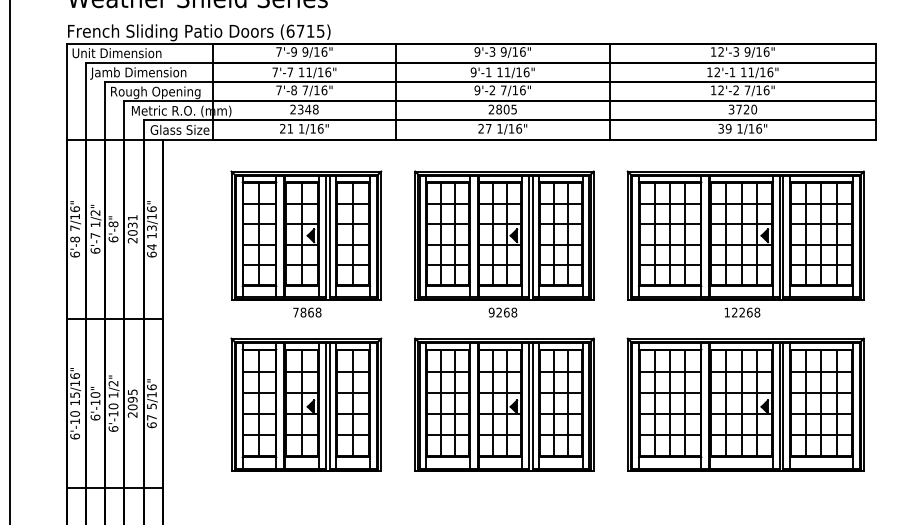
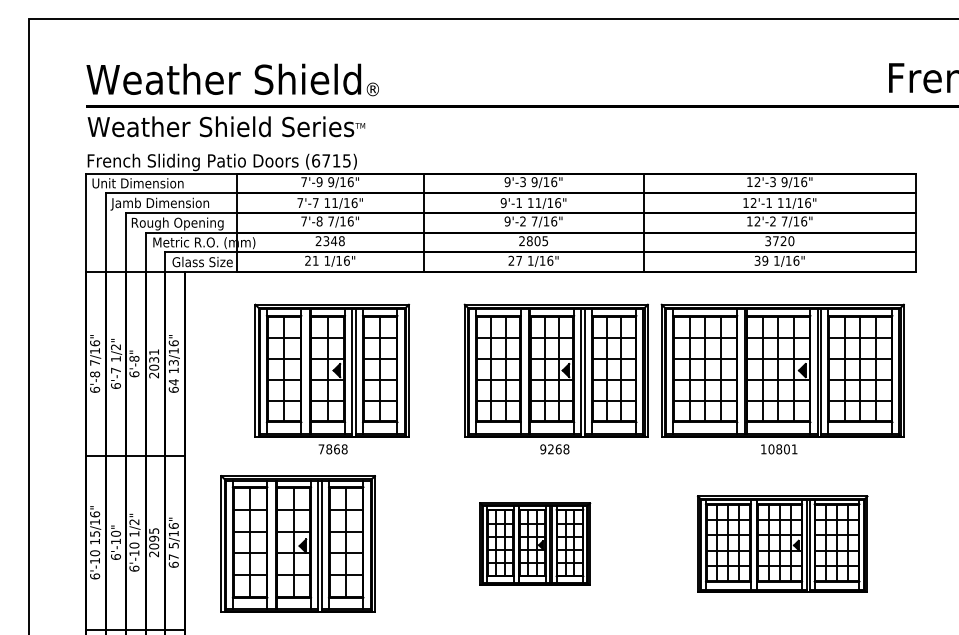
part: (503, 243) -> (555, 378), moved
text: (745, 312) -> (782, 449), 12268 -> 10801
part: (305, 404) -> (297, 543), moved
part: (503, 404) -> (534, 543), size x0.6
part: (745, 404) -> (782, 543), size x0.7

